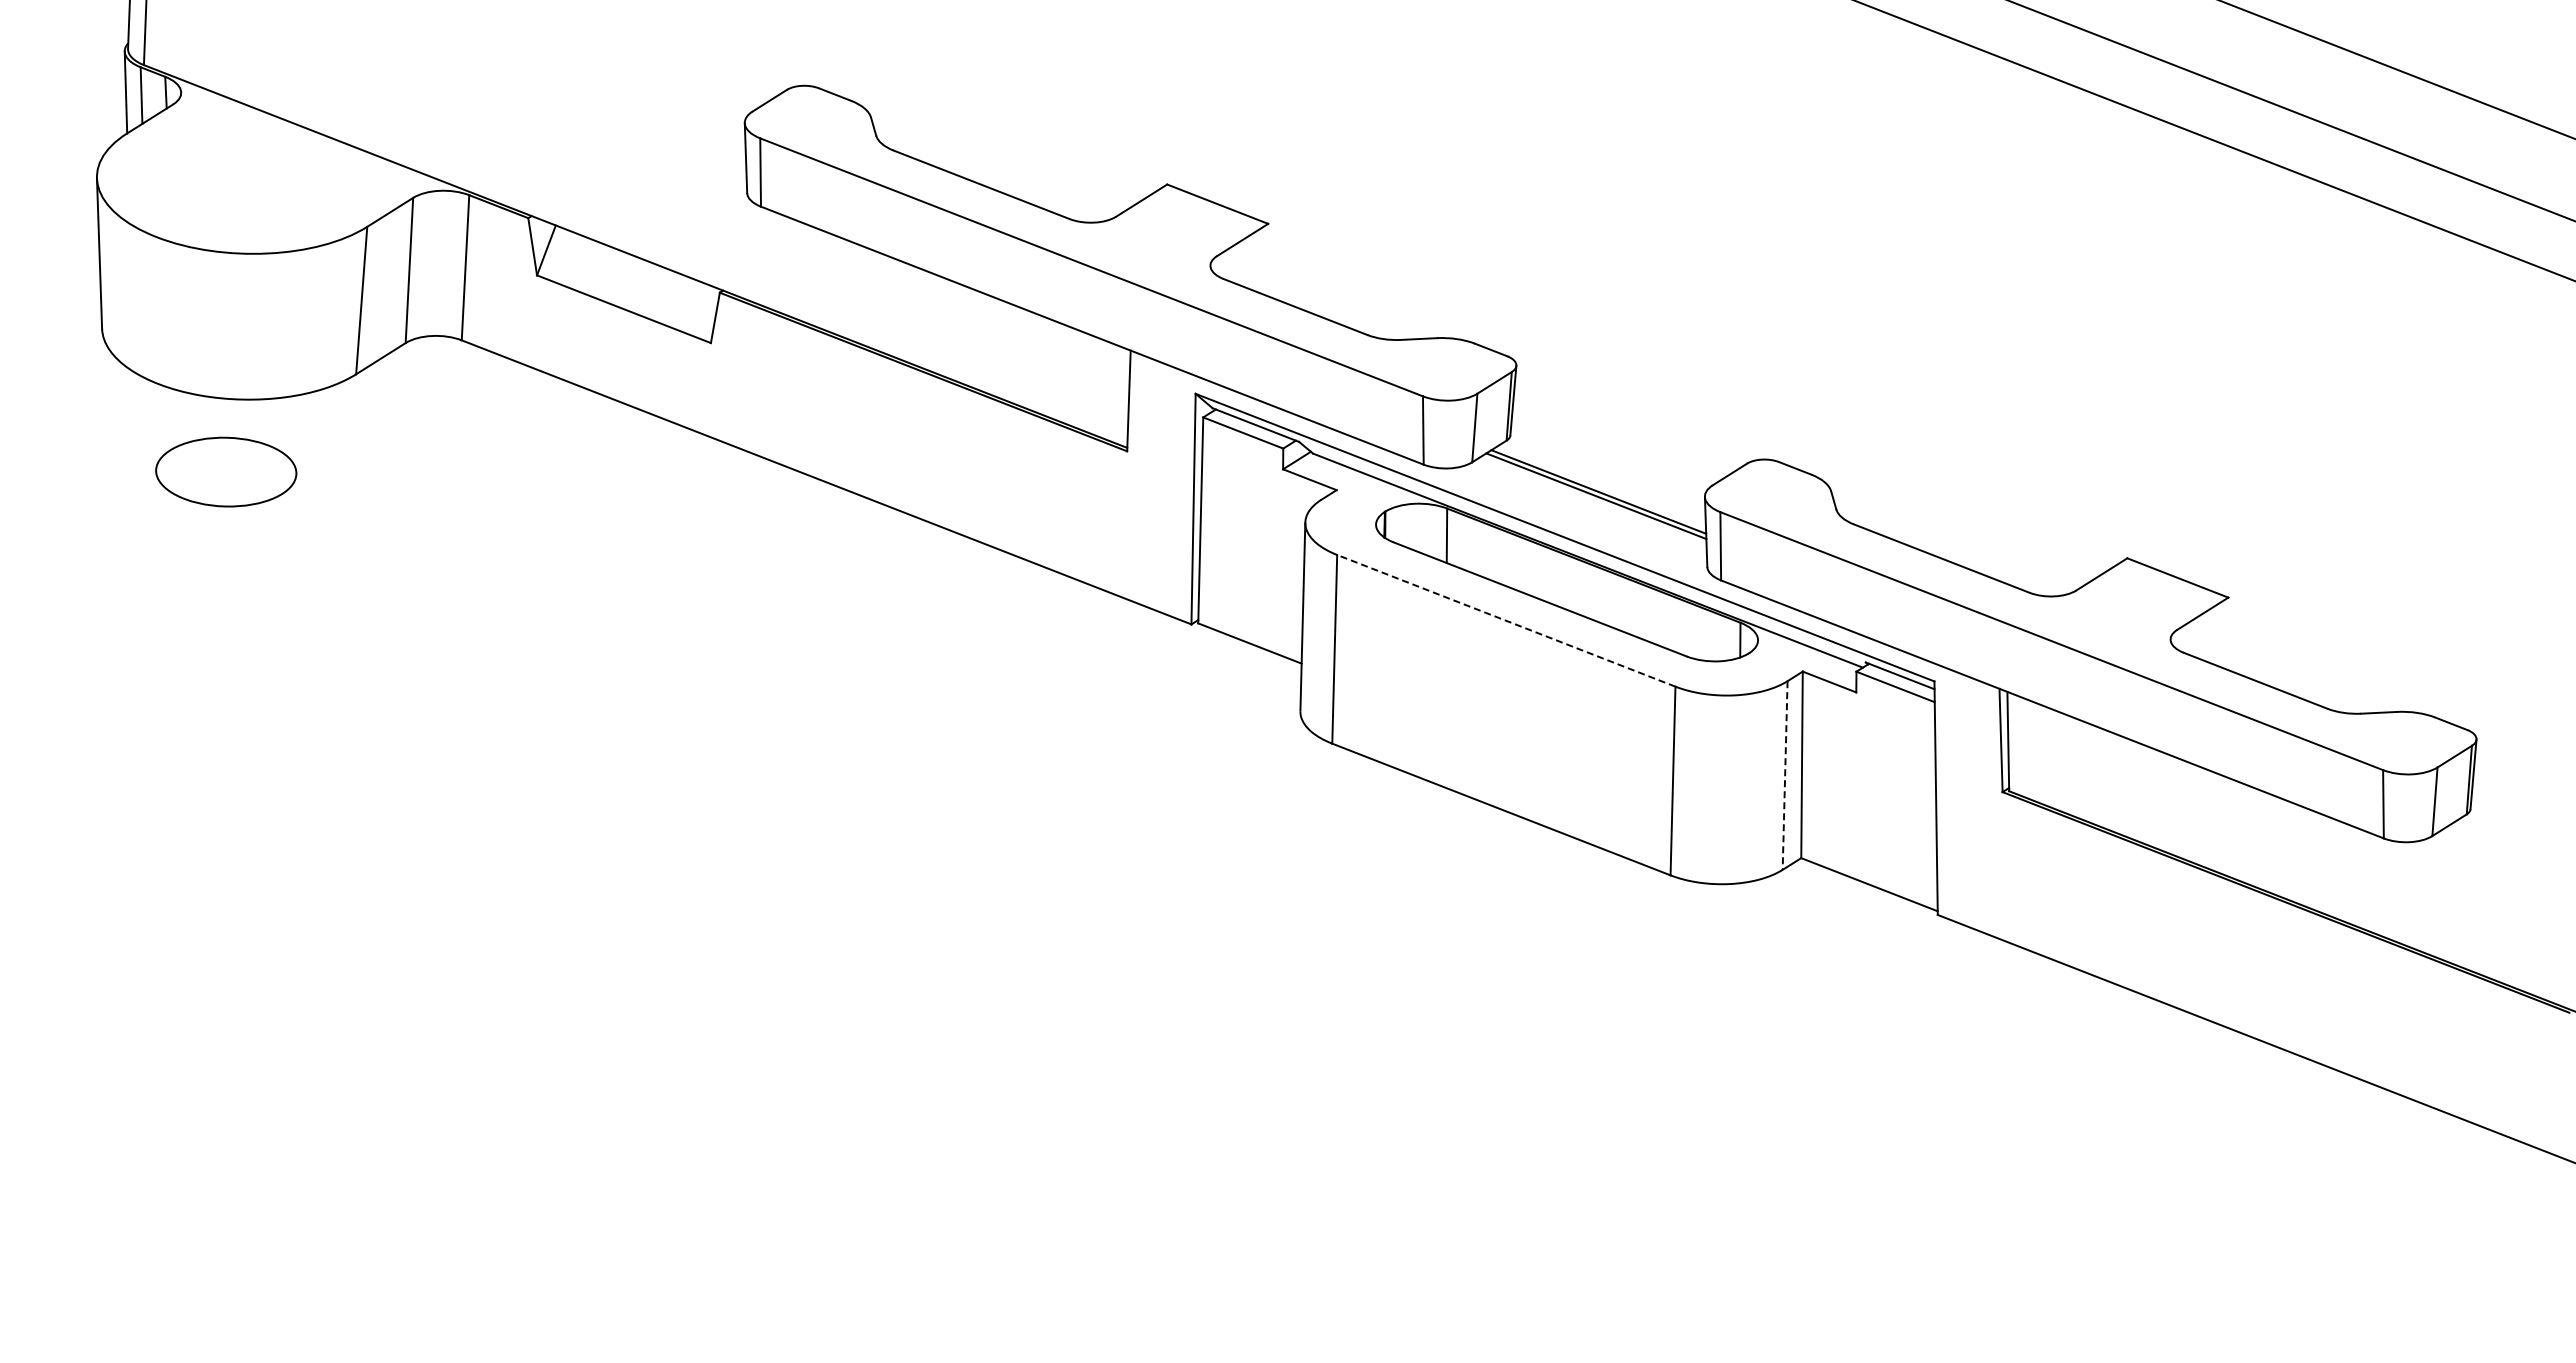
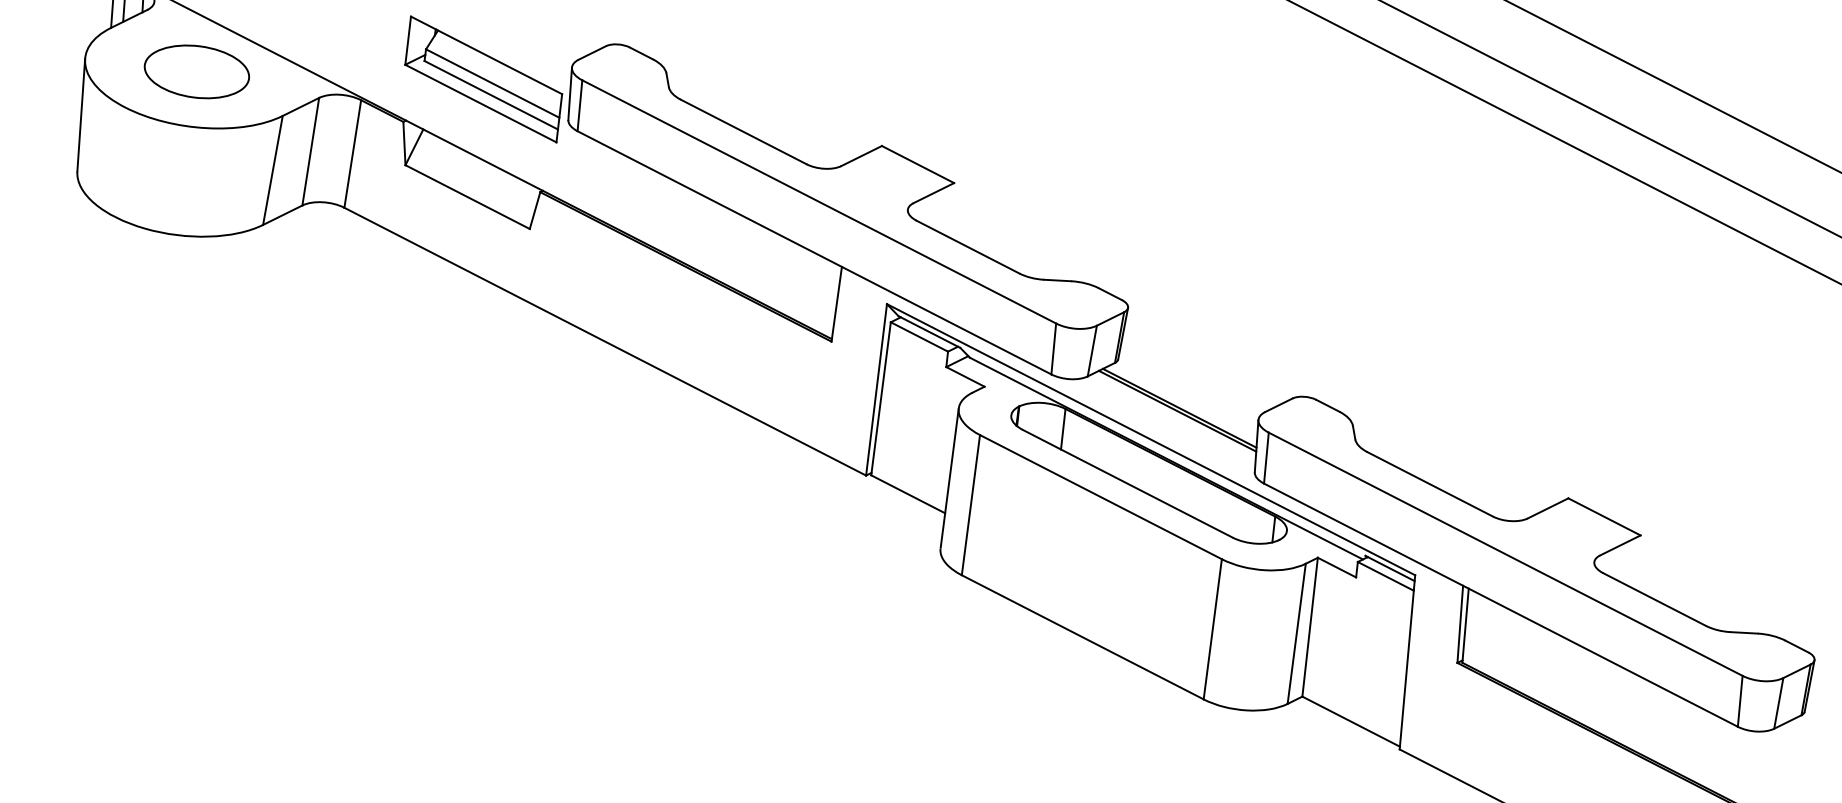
part: (629, 150) -> (483, 79), added
part: (226, 471) -> (197, 71), moved
line: (1506, 620) -> (1101, 496), dashed -> solid
line: (1785, 776) -> (1296, 634), dashed -> solid

